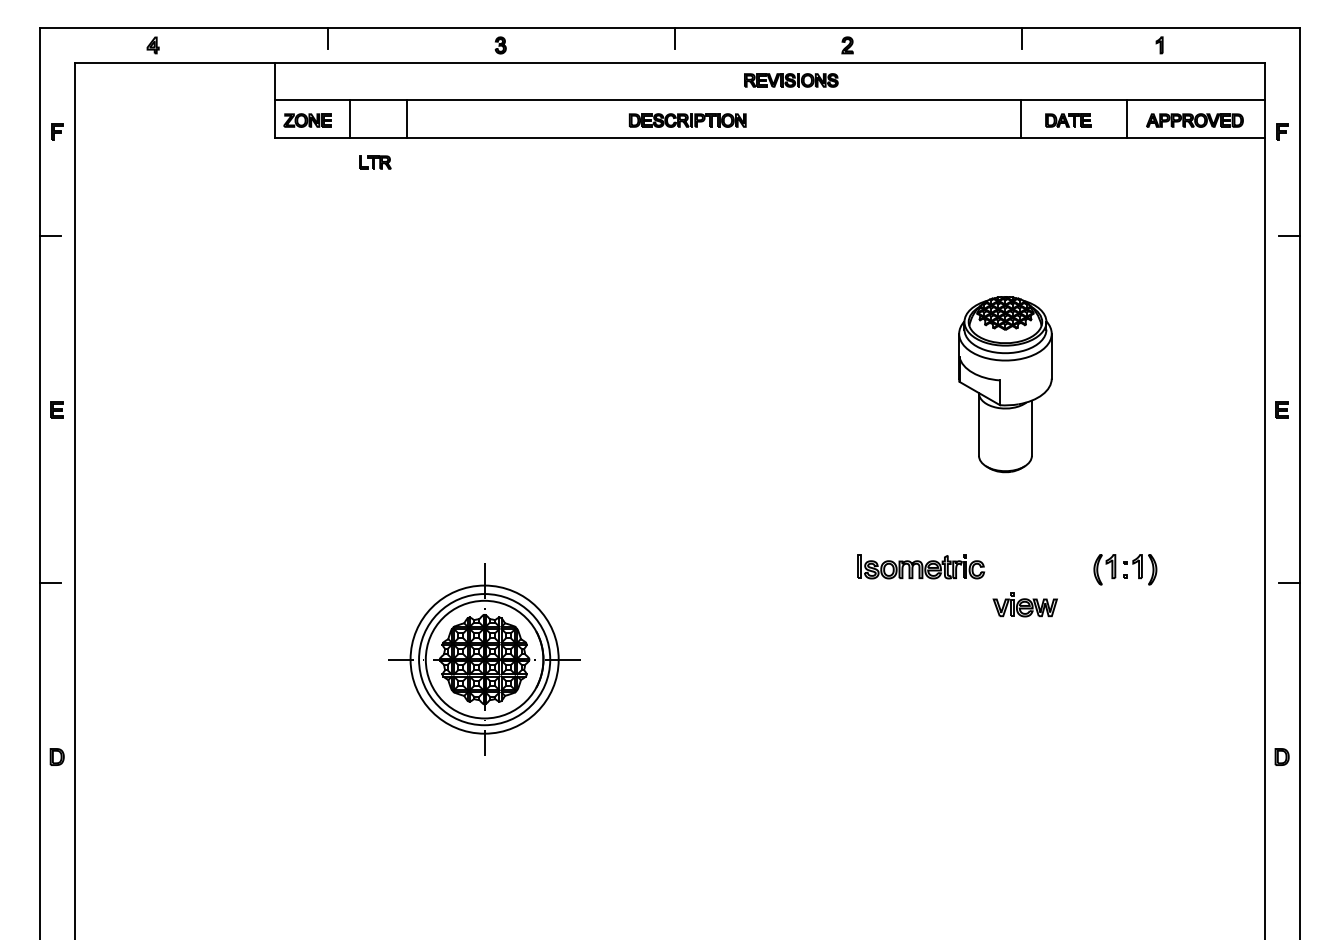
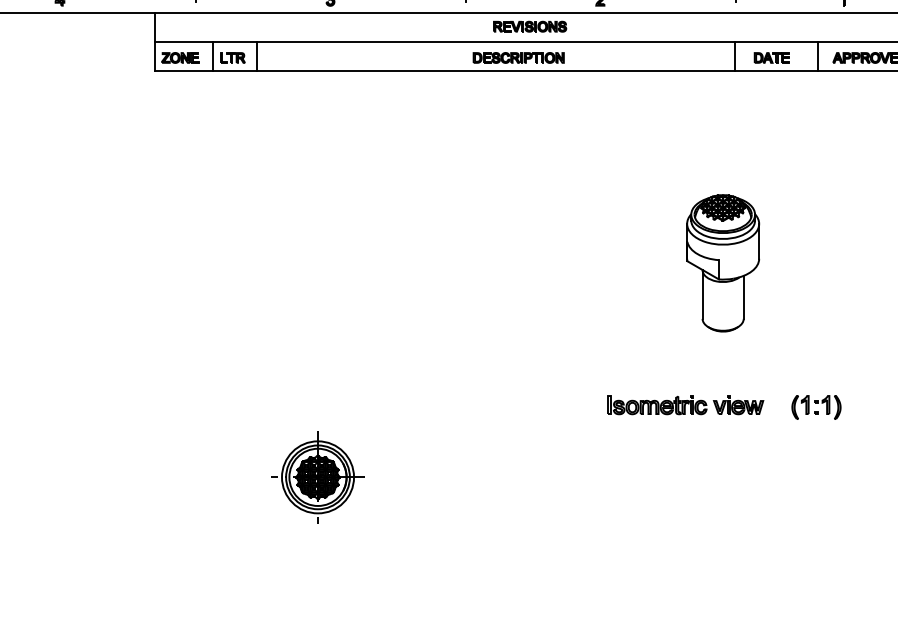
part: (791, 80) -> (530, 26), moved
part: (687, 120) -> (518, 57), moved
part: (375, 162) -> (232, 57), moved
part: (1024, 604) -> (737, 404), moved
part: (484, 659) -> (317, 477), size x0.62

